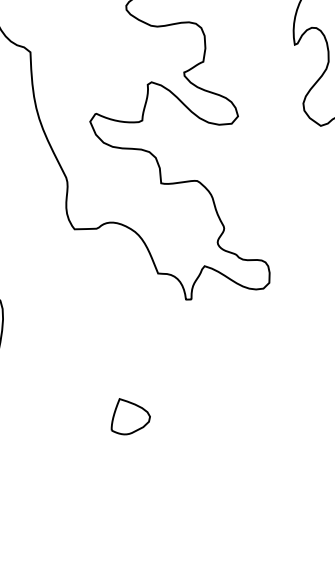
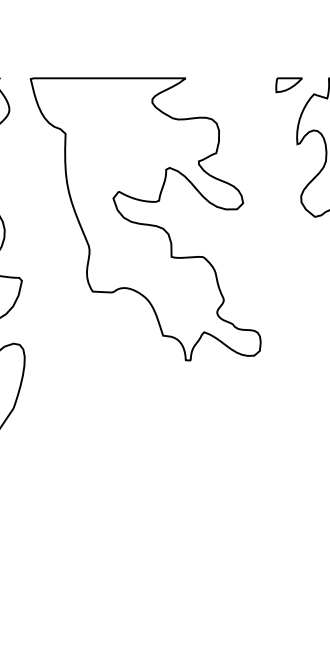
part: (130, 415) -> (129, 458), removed

